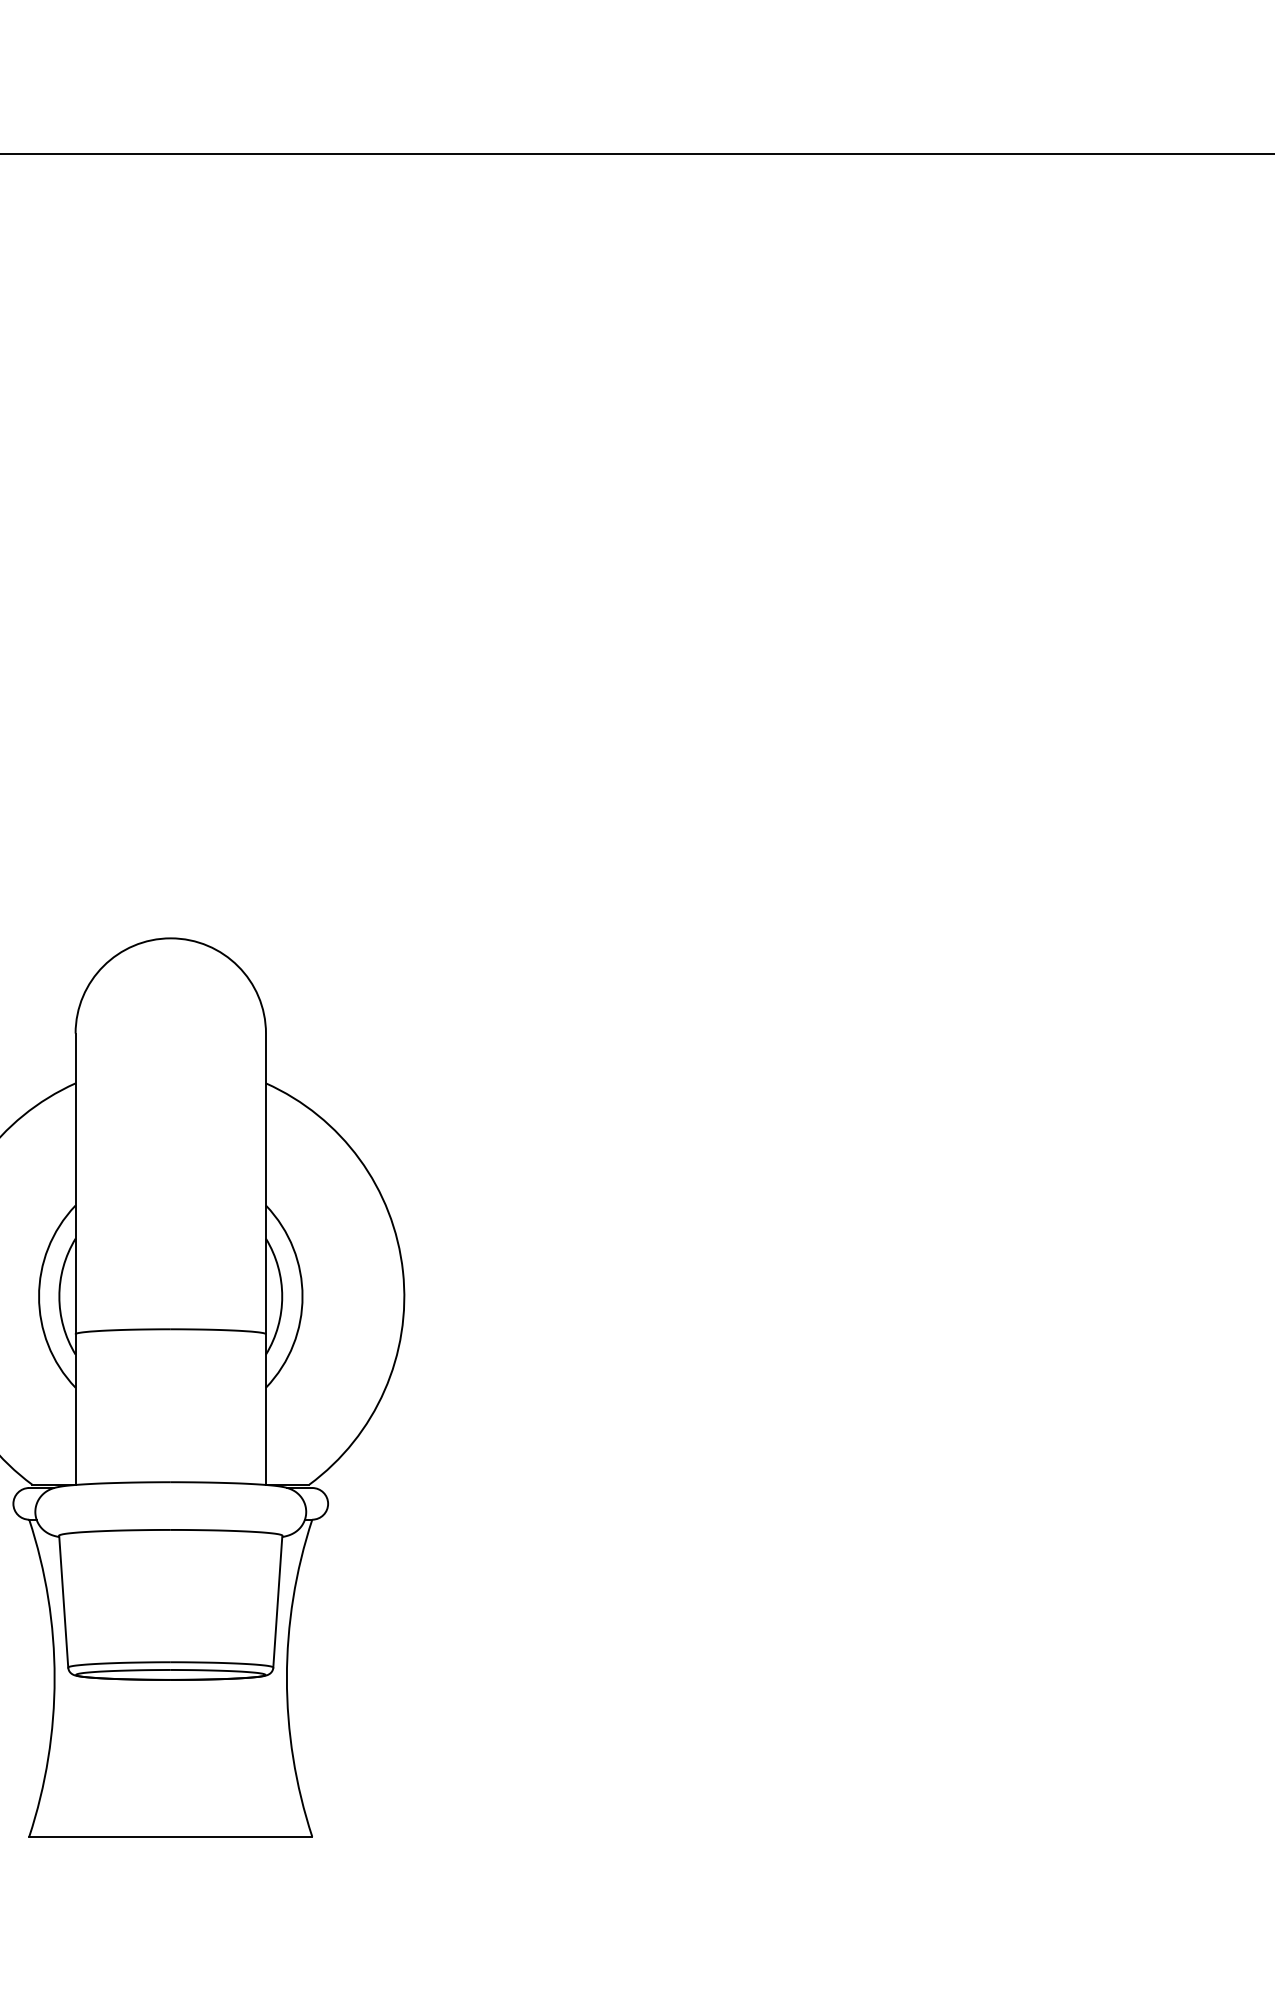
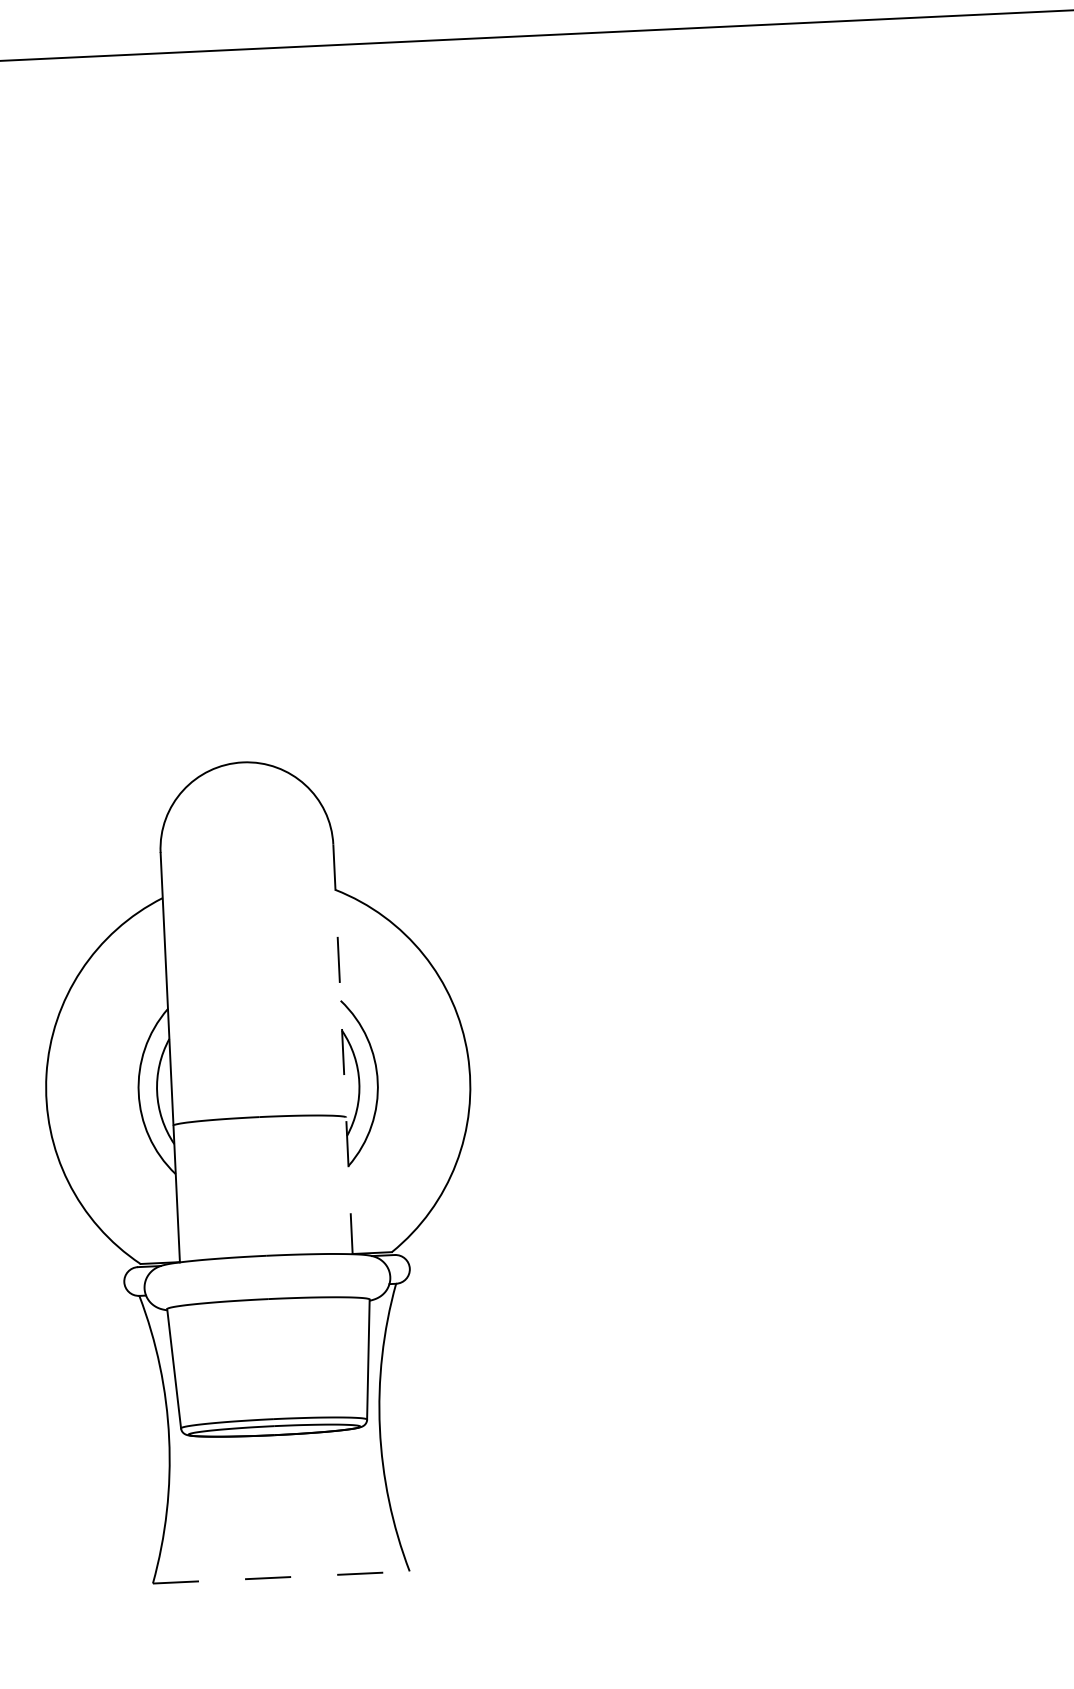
line: (266, 1259) -> (343, 1049), solid -> dashed
line: (170, 1836) -> (281, 1577), solid -> dashed

